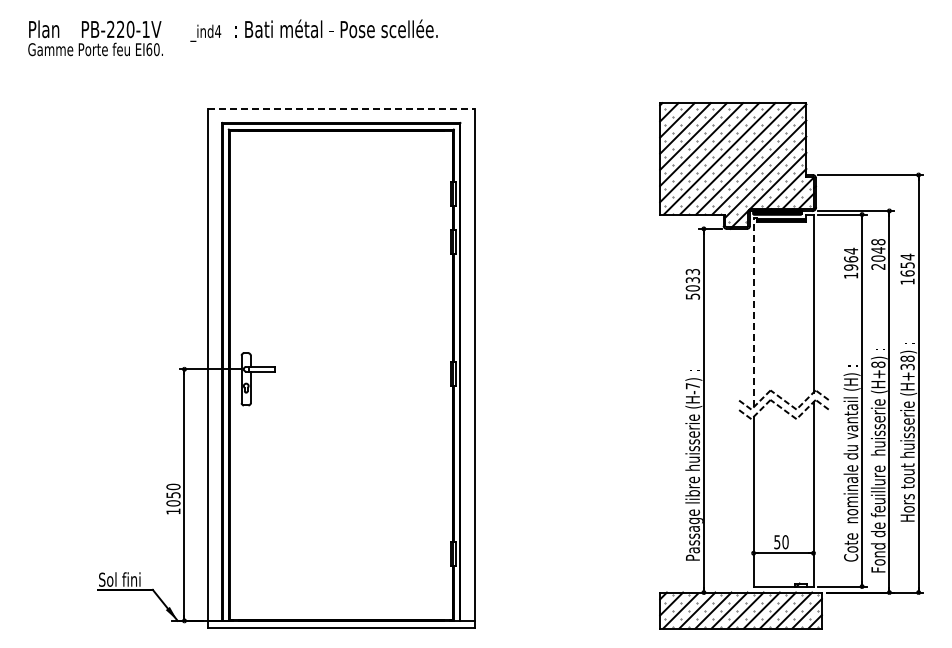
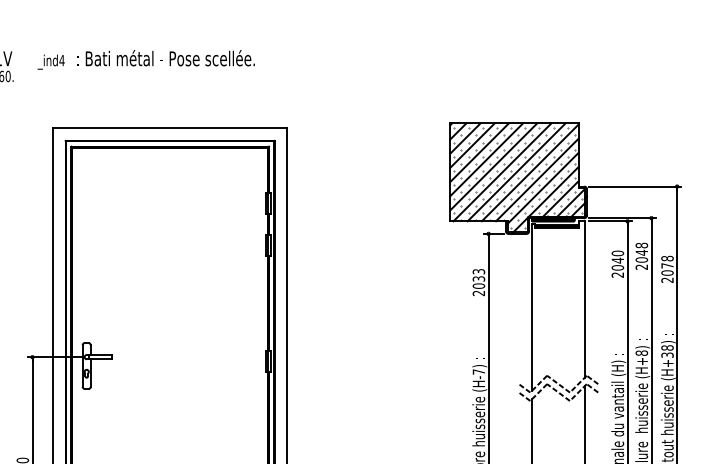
line: (341, 108) -> (170, 128), dashed -> solid
text: (851, 262) -> (618, 263), 1964 -> 2040
text: (907, 268) -> (667, 268), 1654 -> 2078
text: (692, 296) -> (478, 293), 5033 -> 2033
line: (753, 312) -> (532, 307), dashed -> solid

